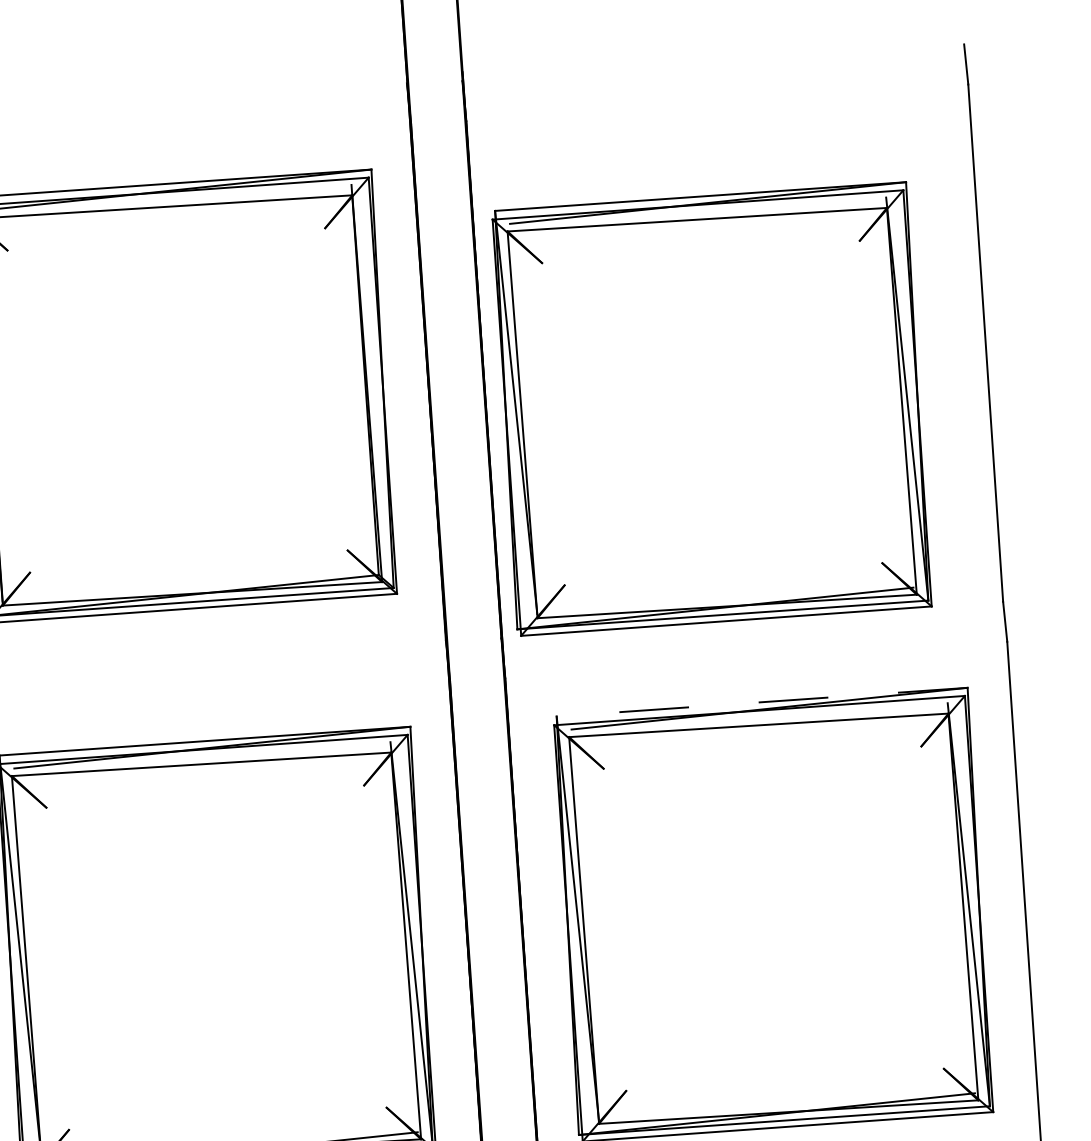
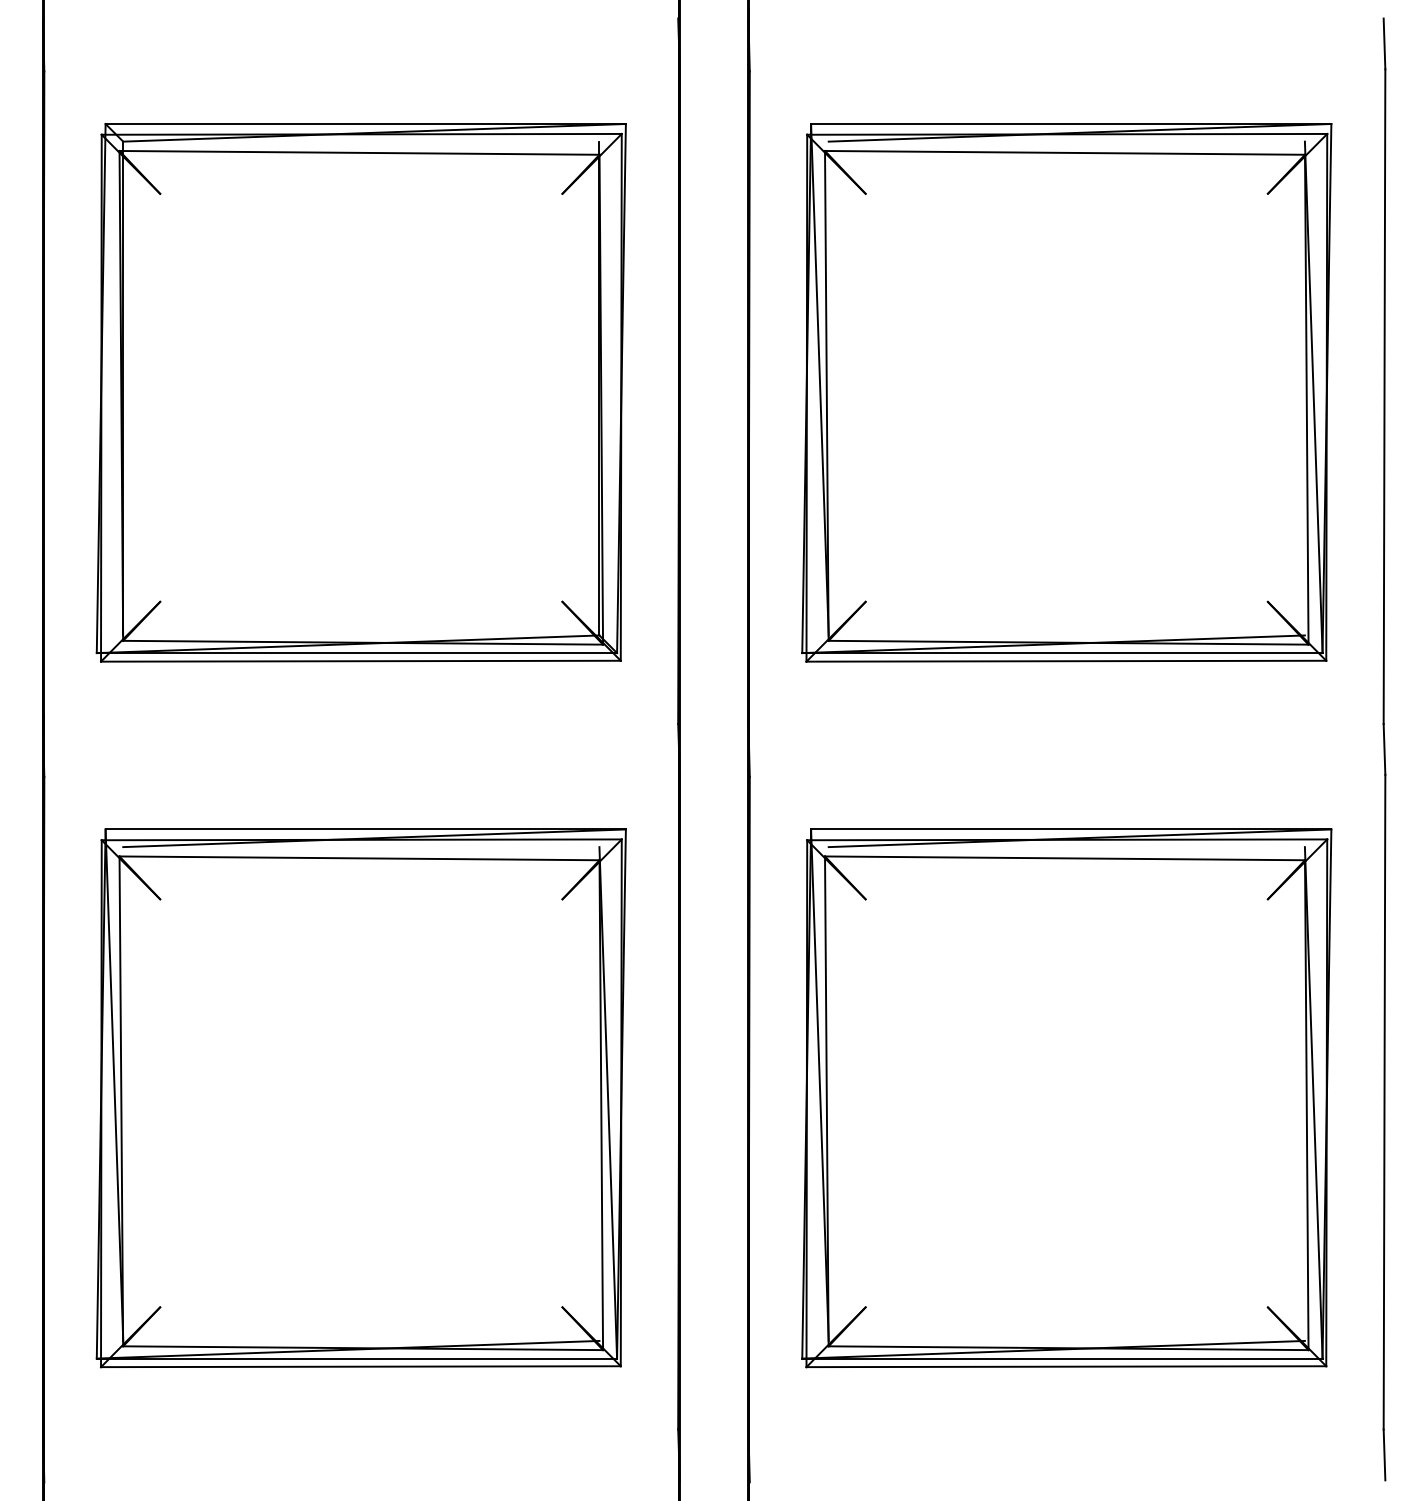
part: (711, 408) -> (1066, 392), moved
line: (761, 702) -> (1070, 829), dashed -> solid

